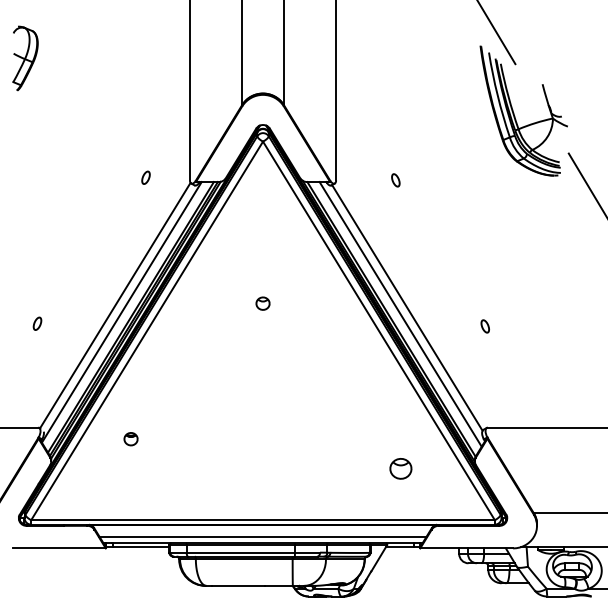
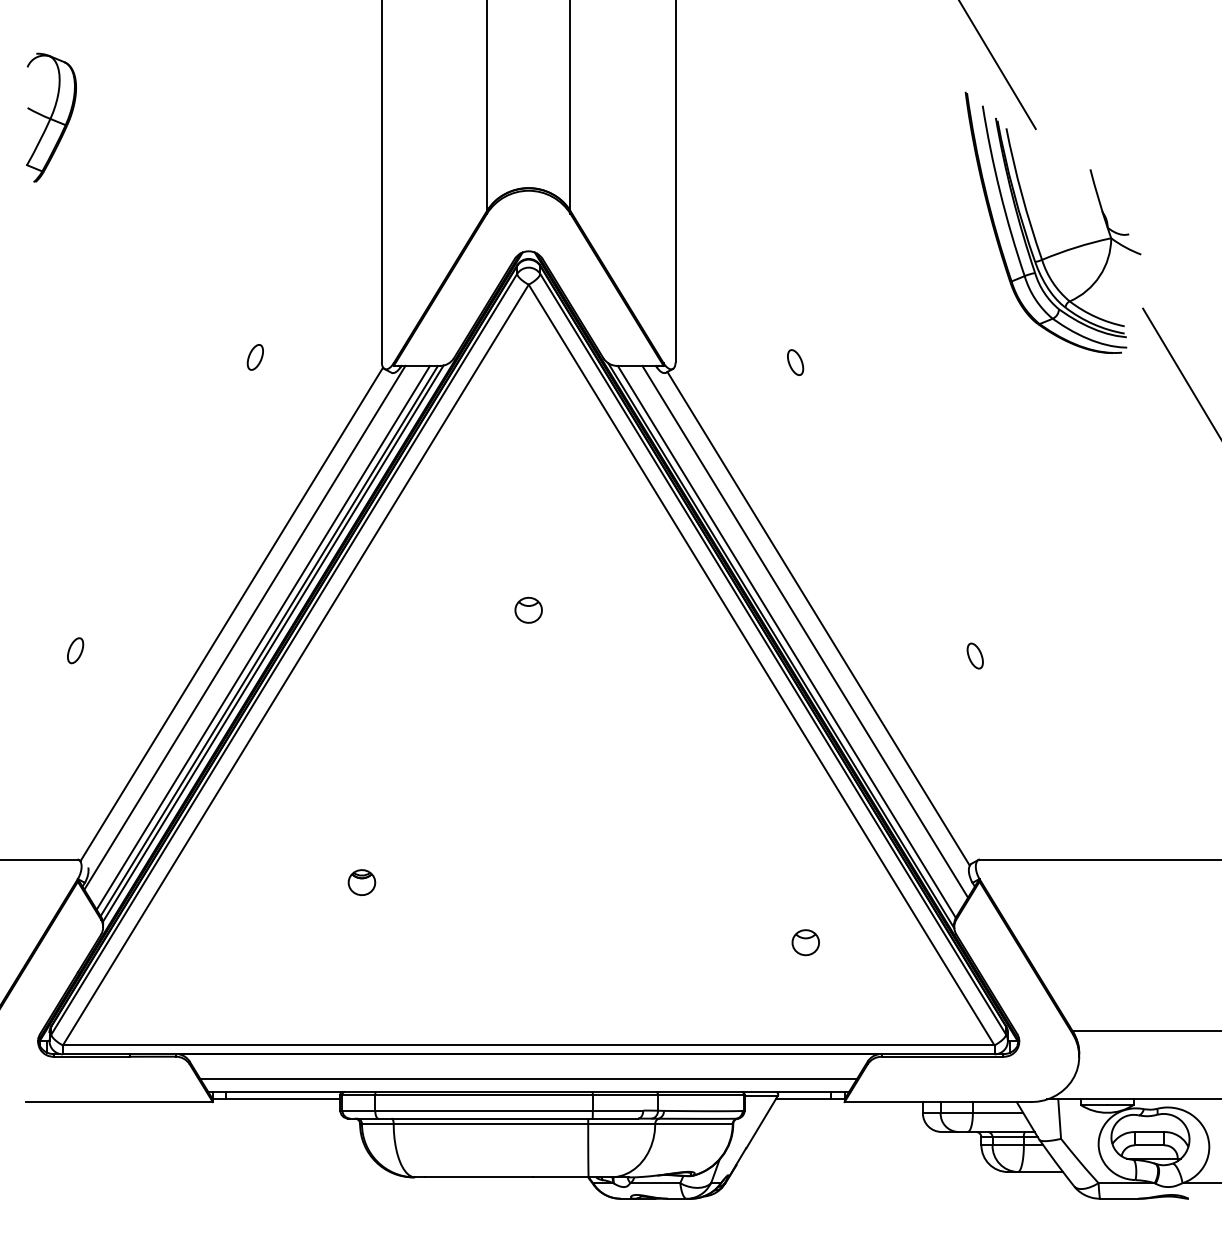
part: (145, 177) -> (254, 356), moved
part: (130, 439) -> (360, 883), moved
part: (400, 469) -> (804, 943), size x0.62

